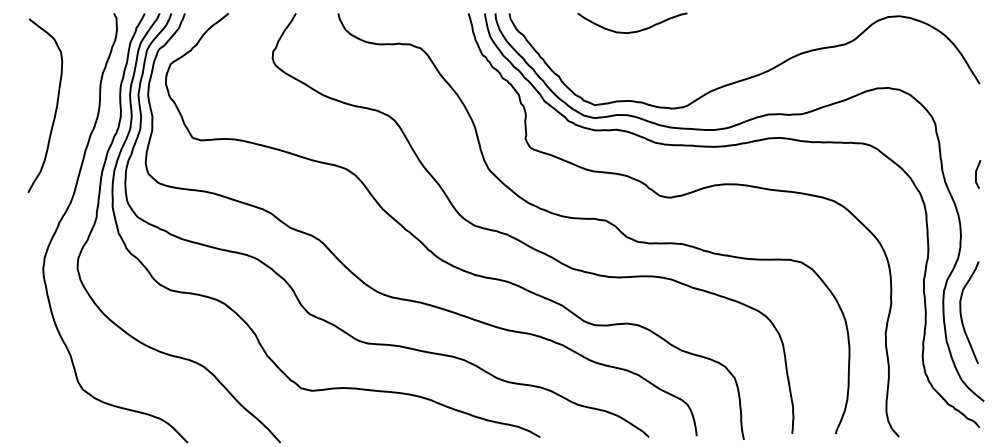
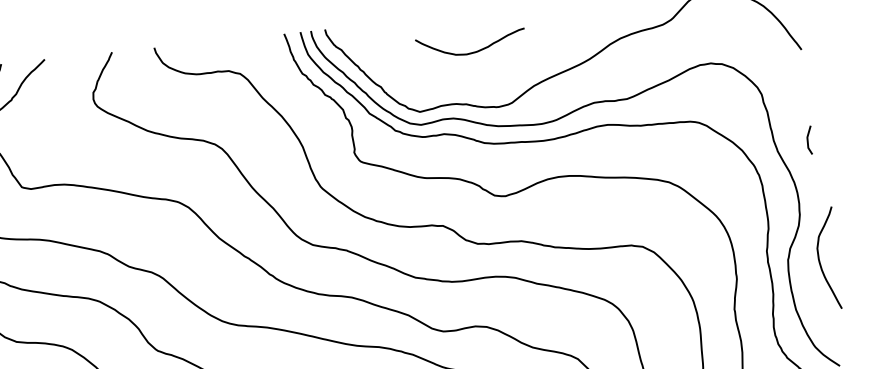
curve: (636, 30) -> (475, 50), moved
curve: (961, 312) -> (819, 259), moved

